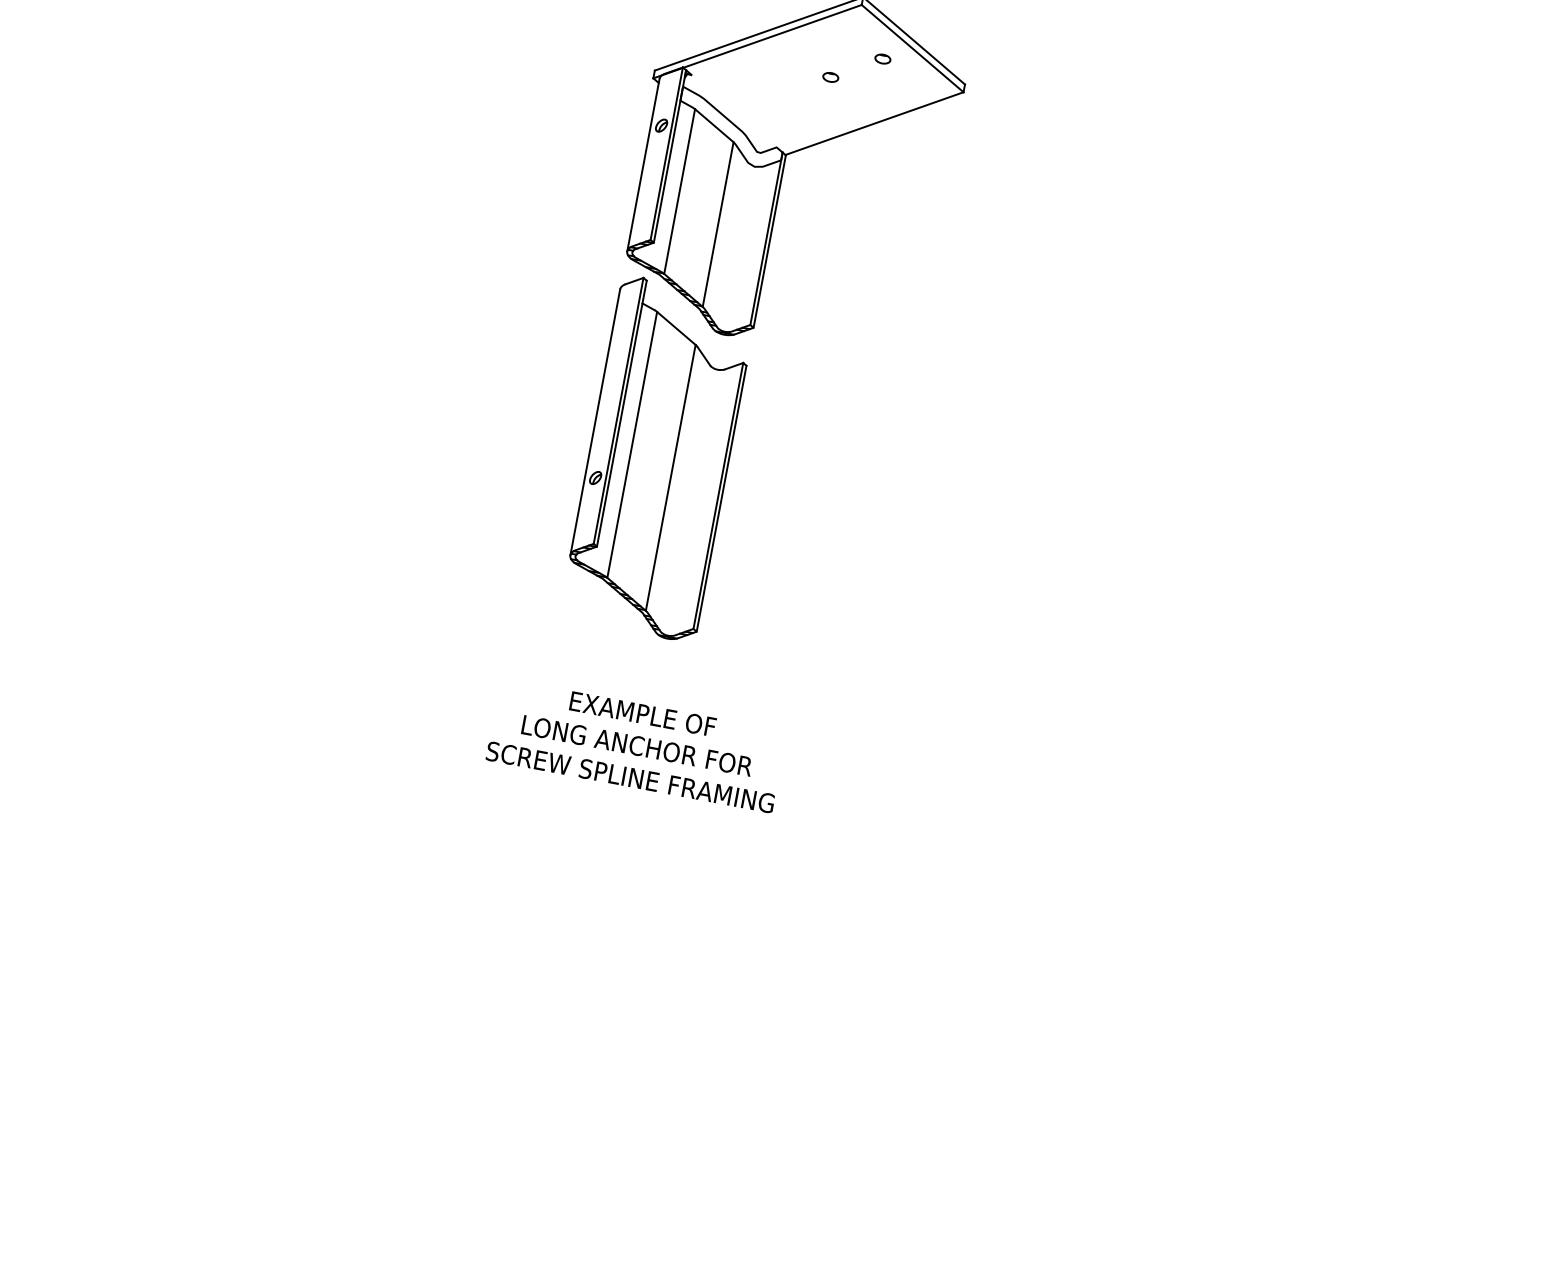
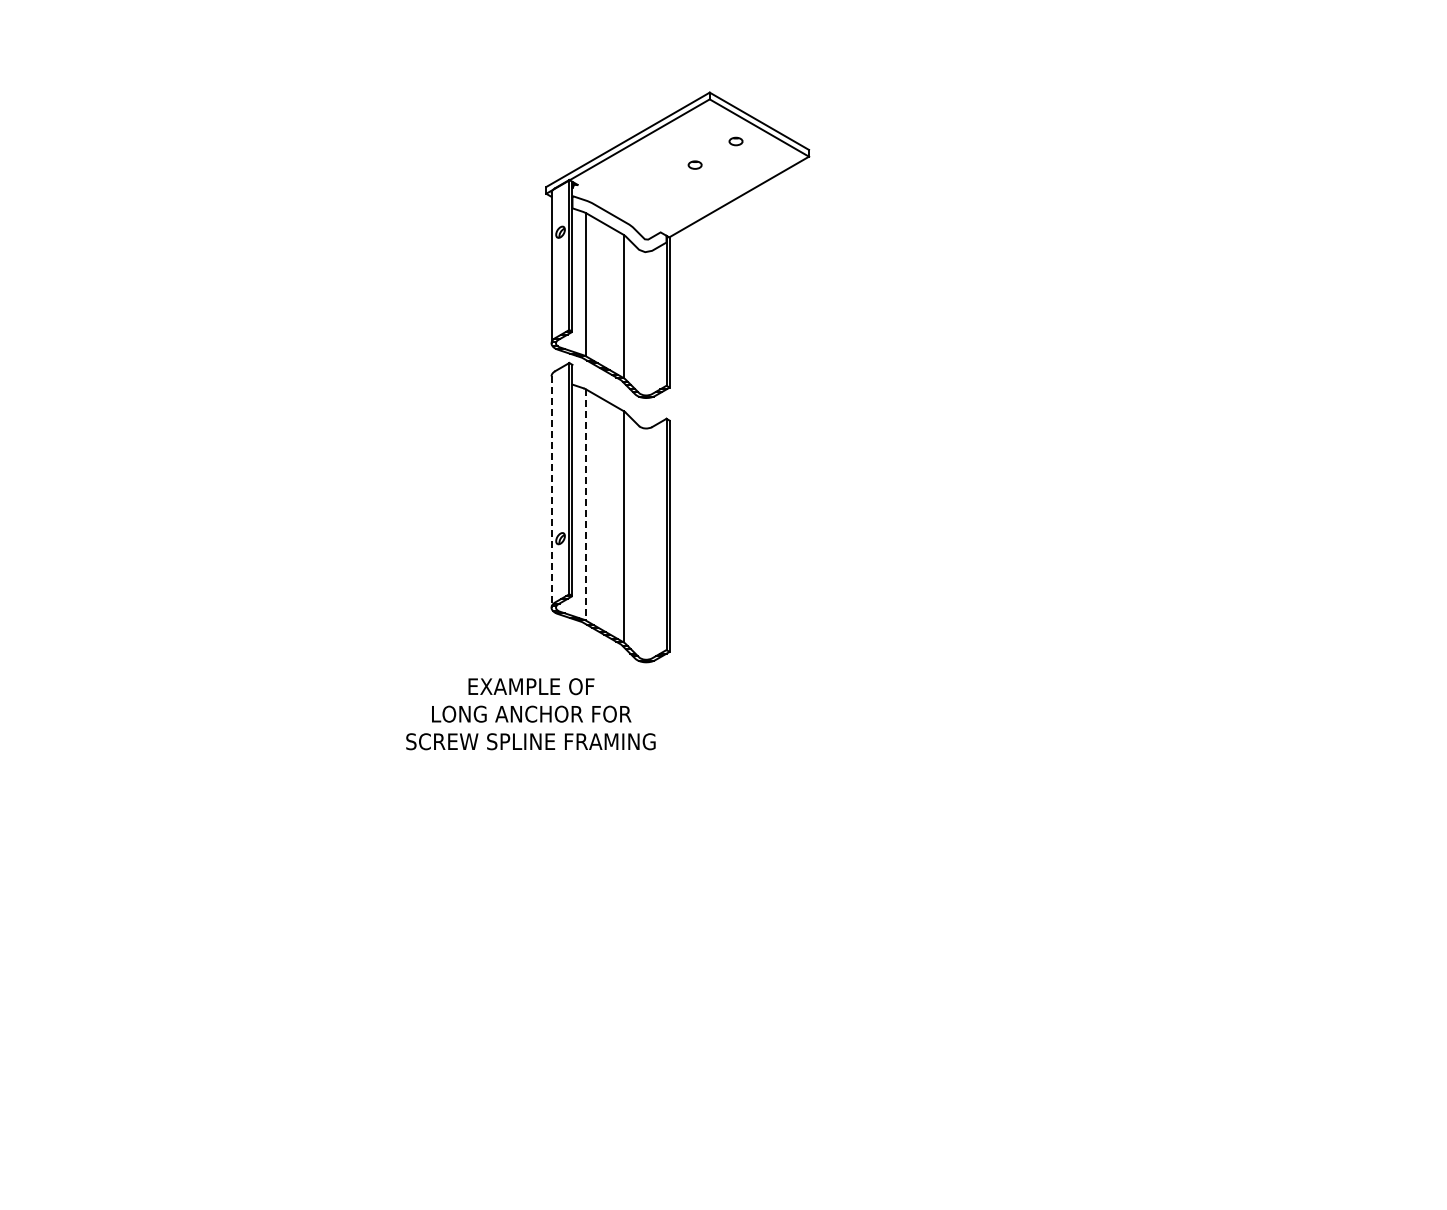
line: (595, 421) -> (551, 491), solid -> dashed
line: (632, 445) -> (586, 505), solid -> dashed
text: (635, 746) -> (530, 714), moved

